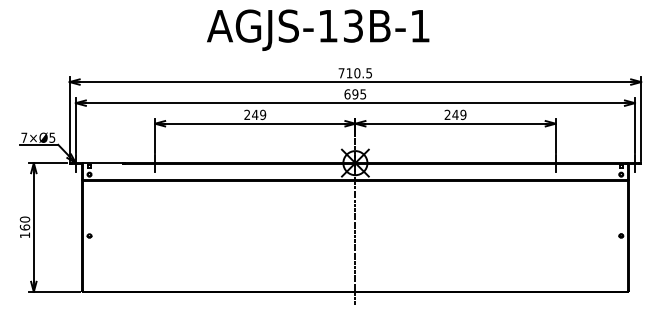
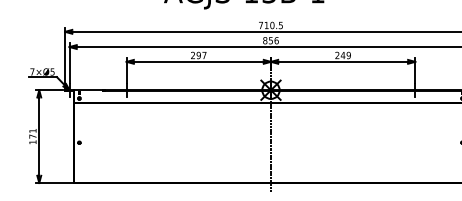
text: (355, 94) -> (271, 40), 695 -> 856
text: (259, 114) -> (201, 55), 249 -> 297
text: (24, 223) -> (32, 133), 160 -> 171

